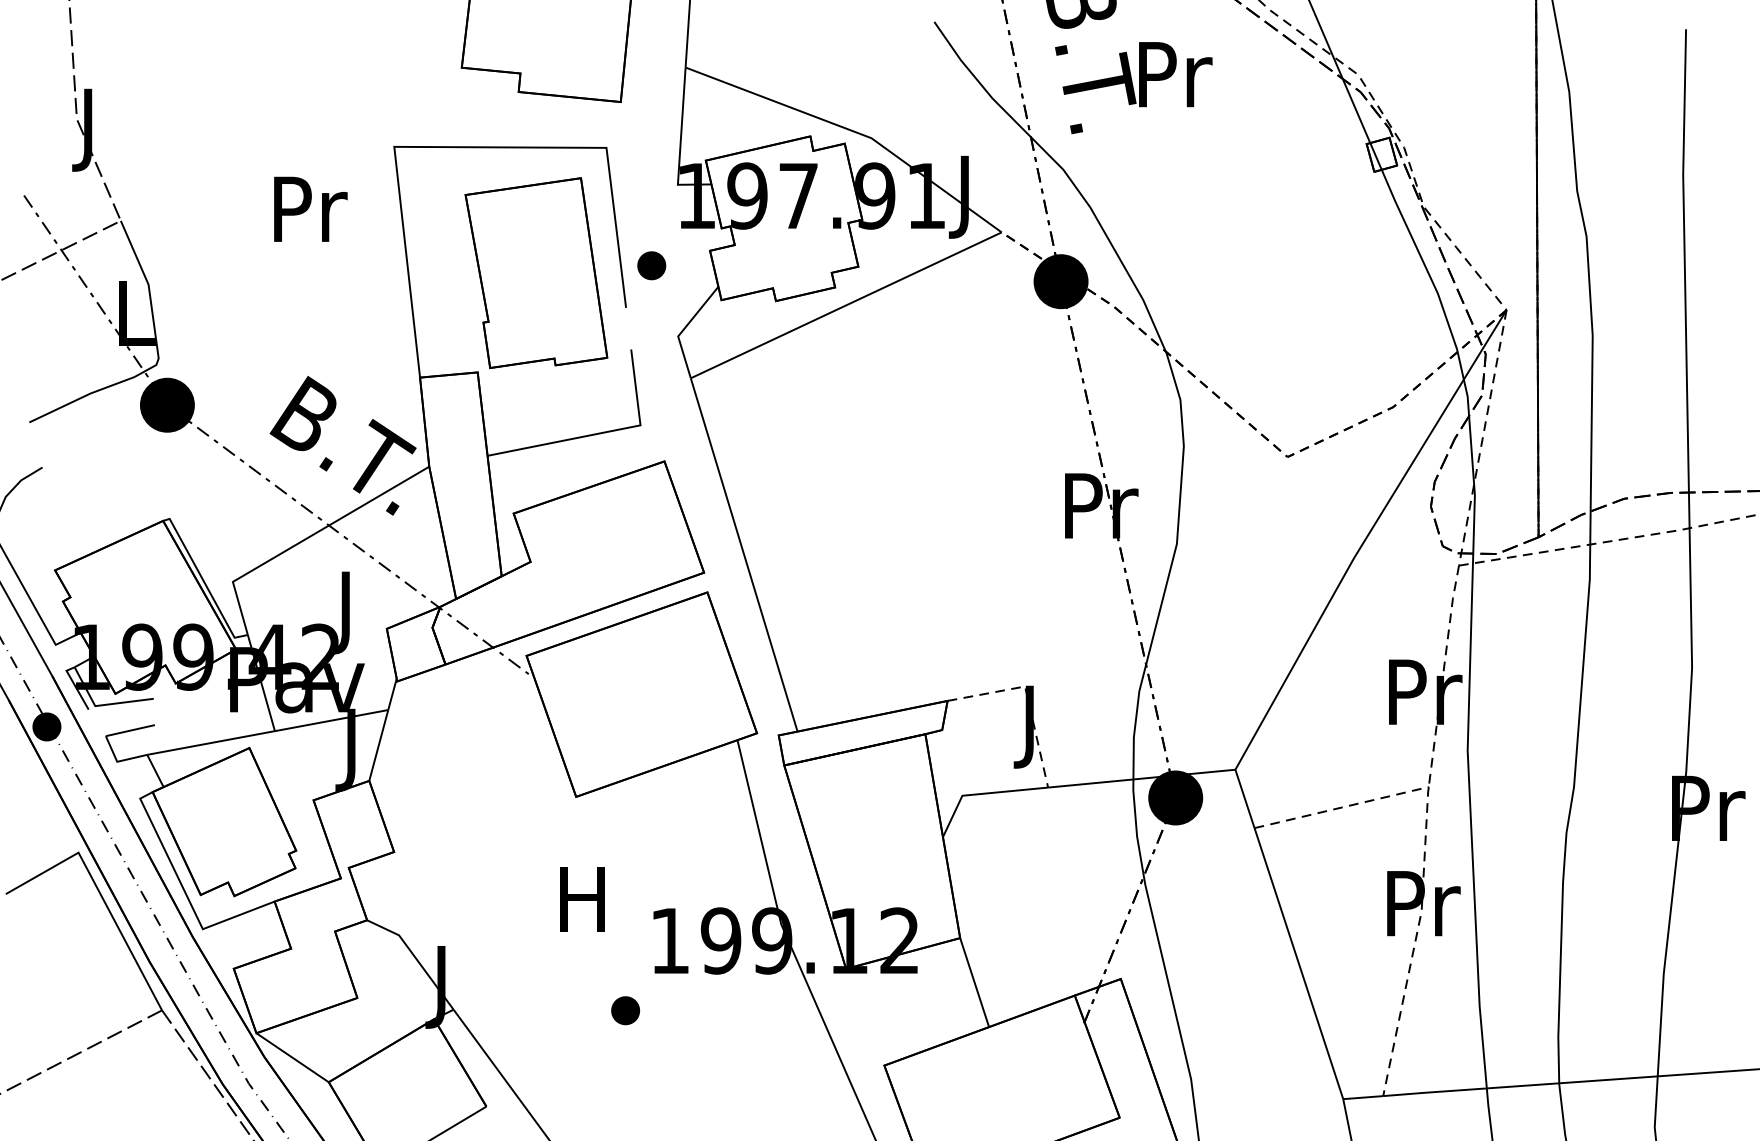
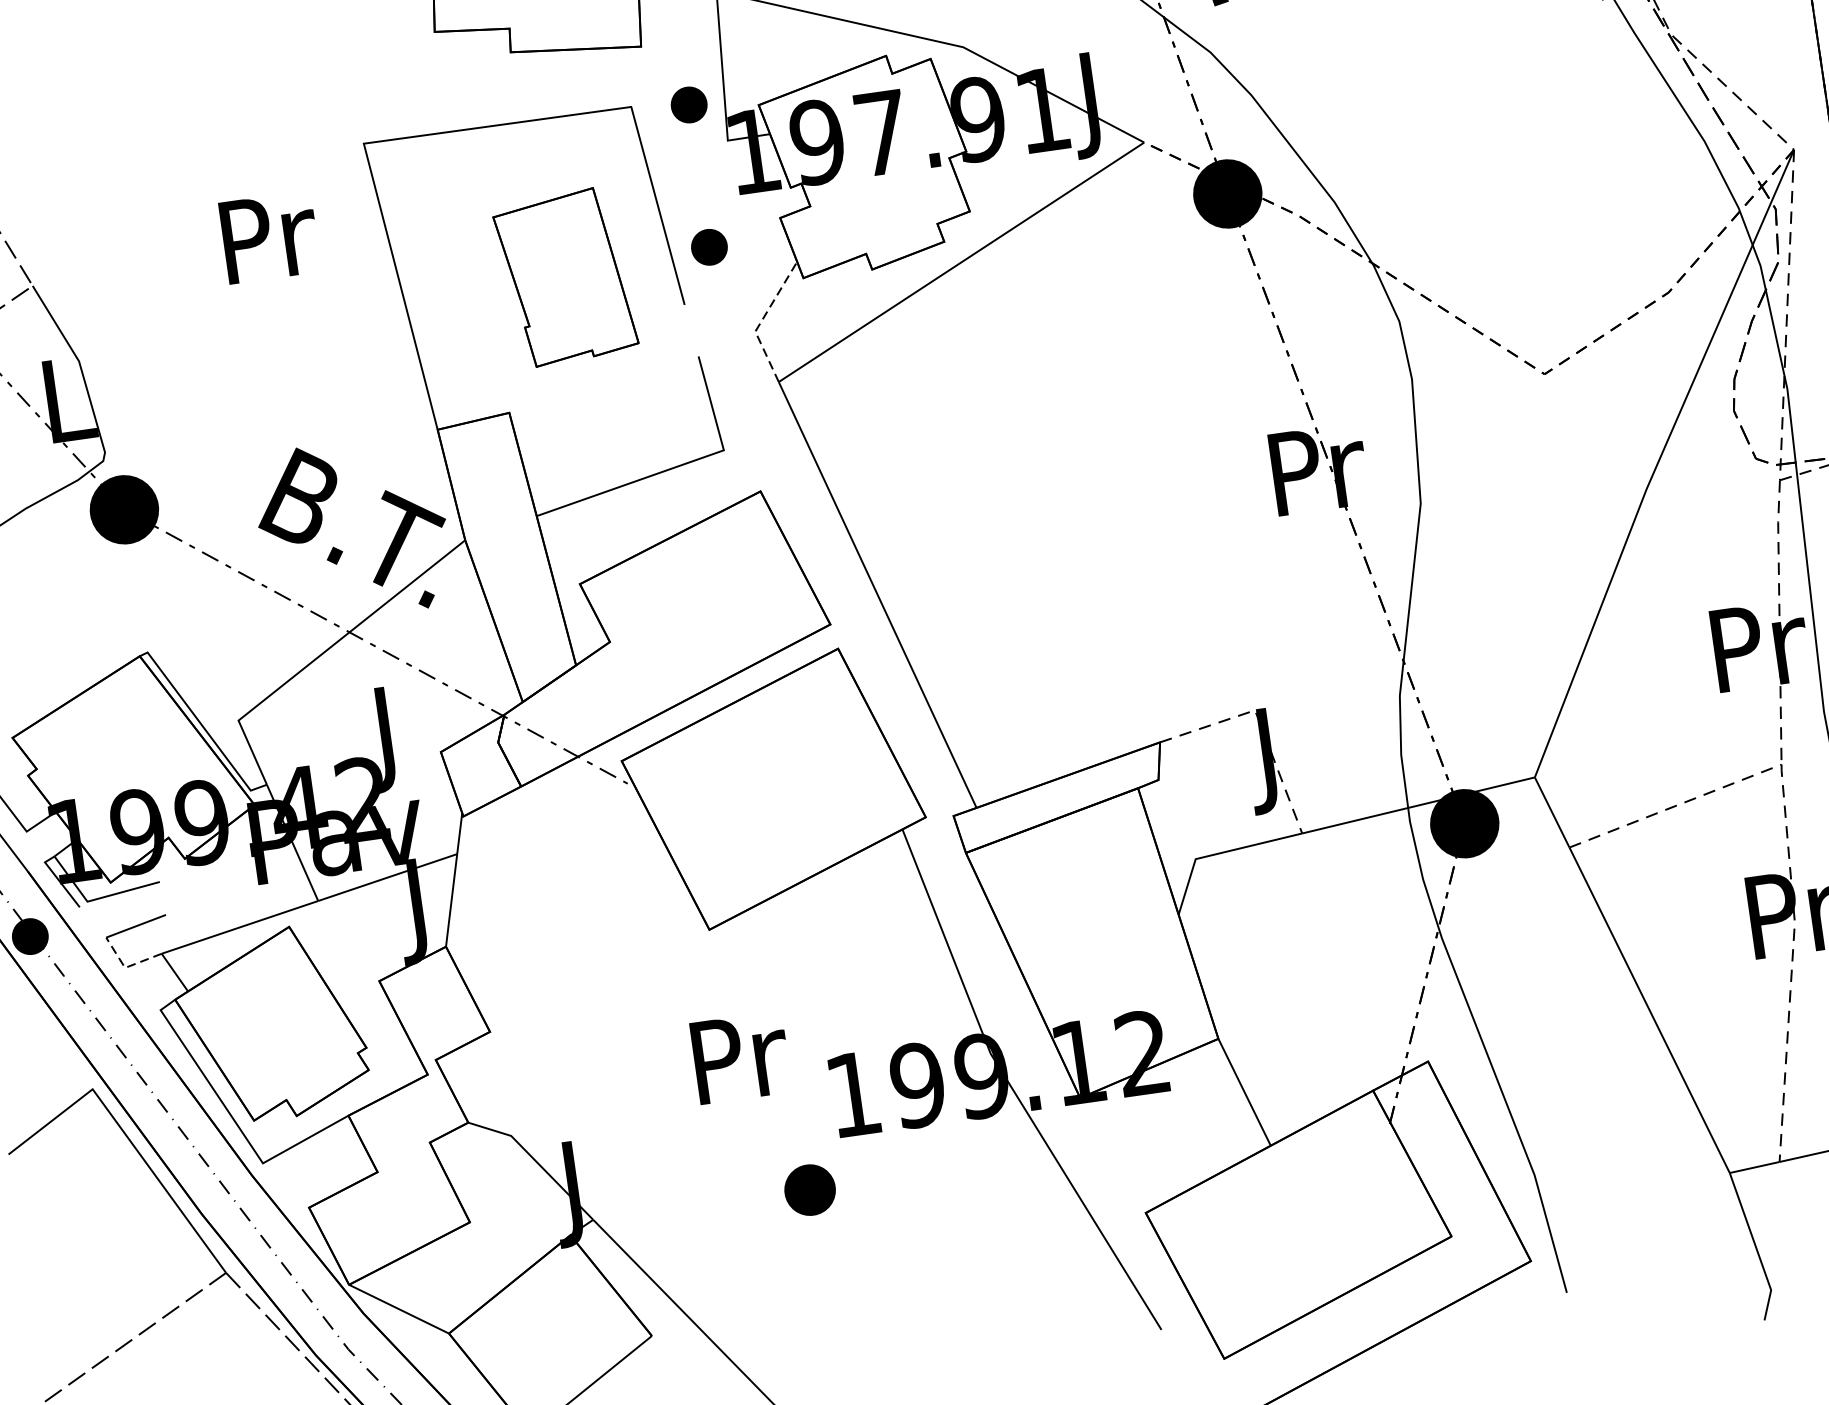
part: (651, 152) -> (688, 104), added
part: (536, 273) -> (565, 277), size x0.7
line: (684, 328) -> (761, 320), solid -> dashed
line: (117, 761) -> (125, 967), solid -> dashed
text: (586, 899) -> (740, 1057), H -> Pr
part: (625, 1010) -> (809, 1190), size x1.4

